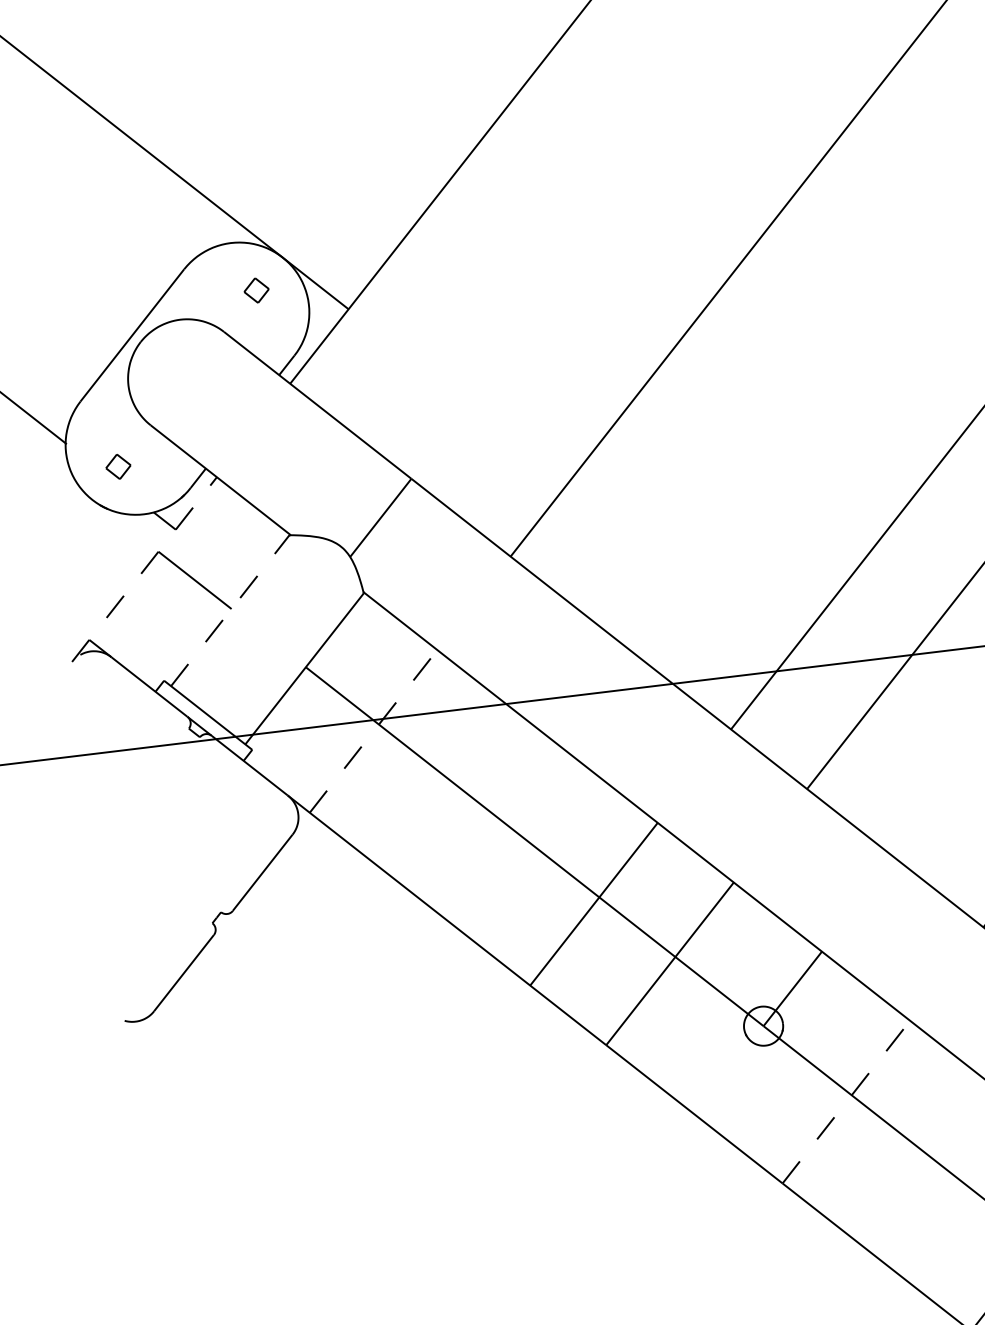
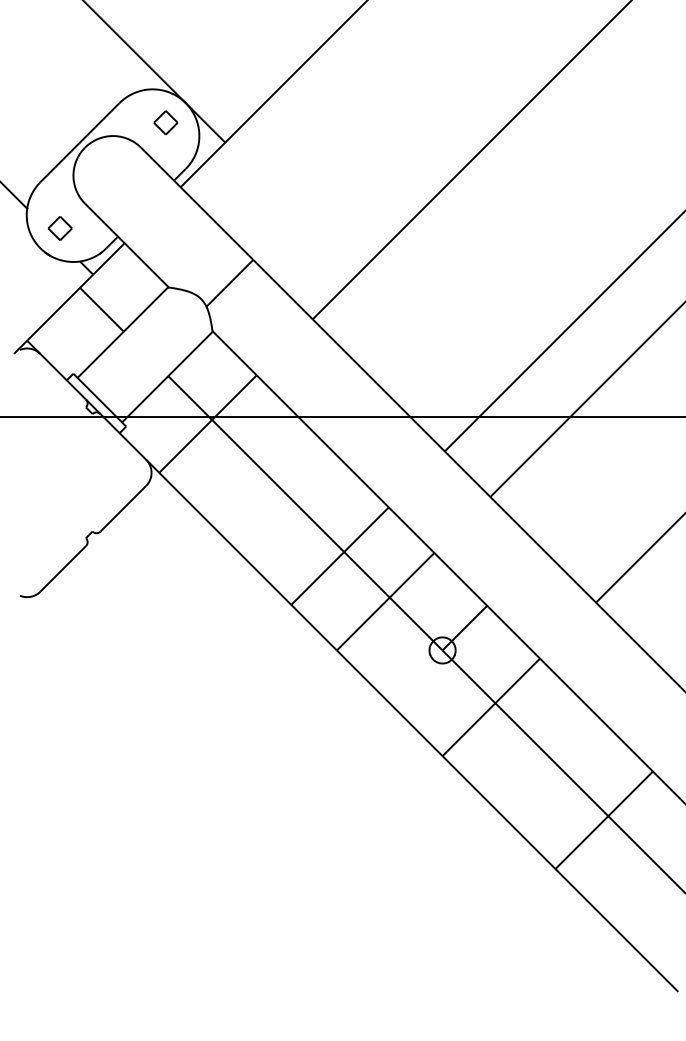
part: (255, 290) -> (165, 122), size x1.43
part: (118, 466) -> (60, 228), size x1.43
line: (144, 569) -> (69, 298), dashed -> solid
line: (229, 610) -> (122, 332), dashed -> solid
line: (372, 732) -> (207, 424), dashed -> solid
line: (846, 1102) -> (491, 707), dashed -> solid

